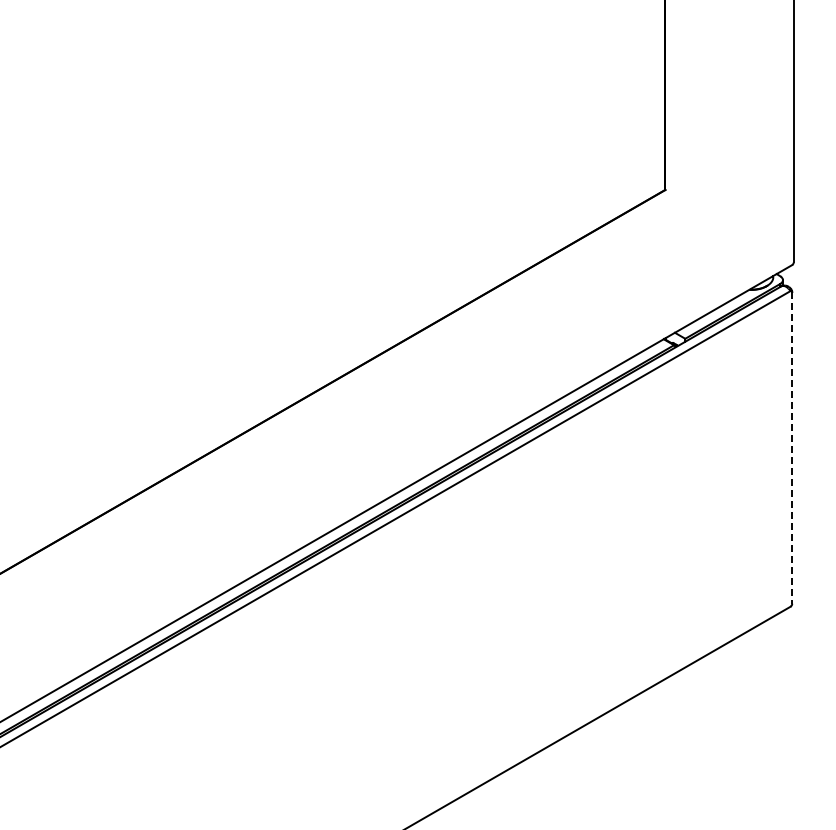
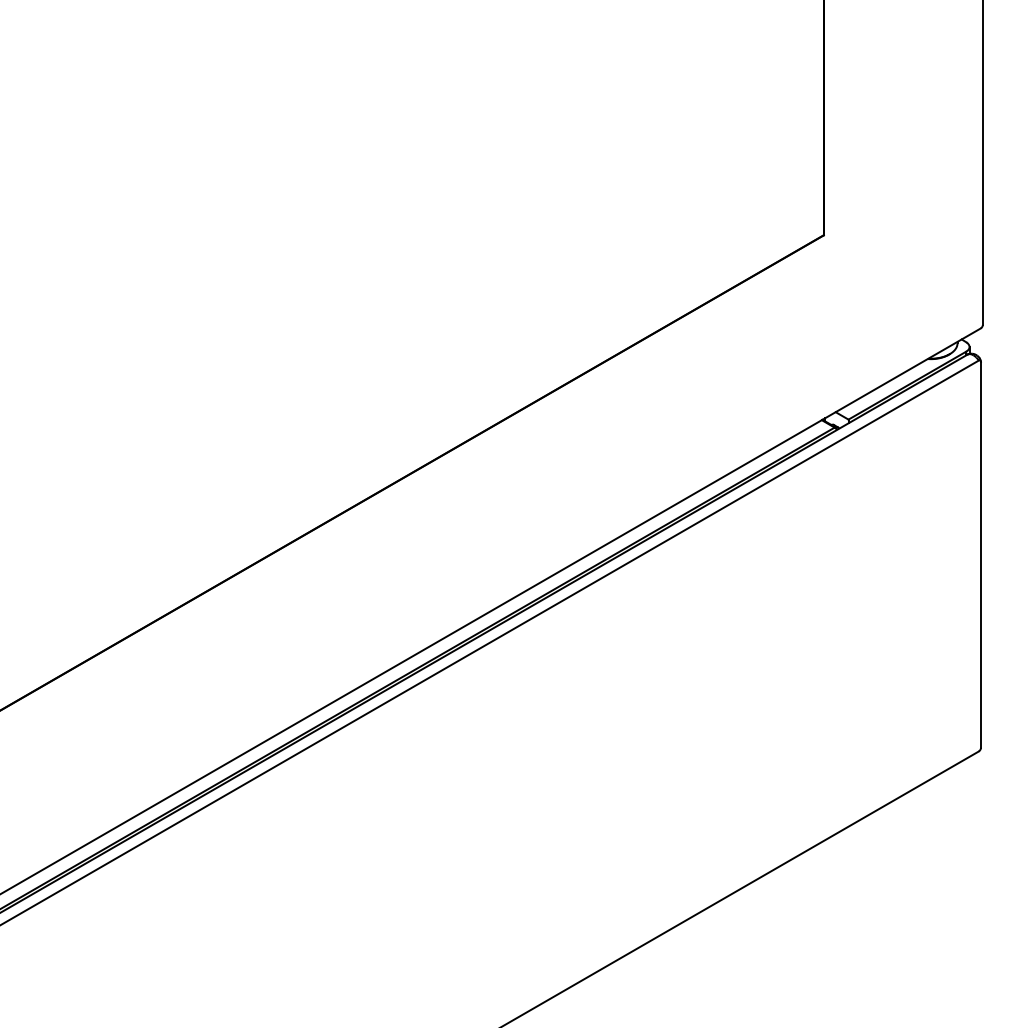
line: (792, 447) -> (981, 554), dashed -> solid

